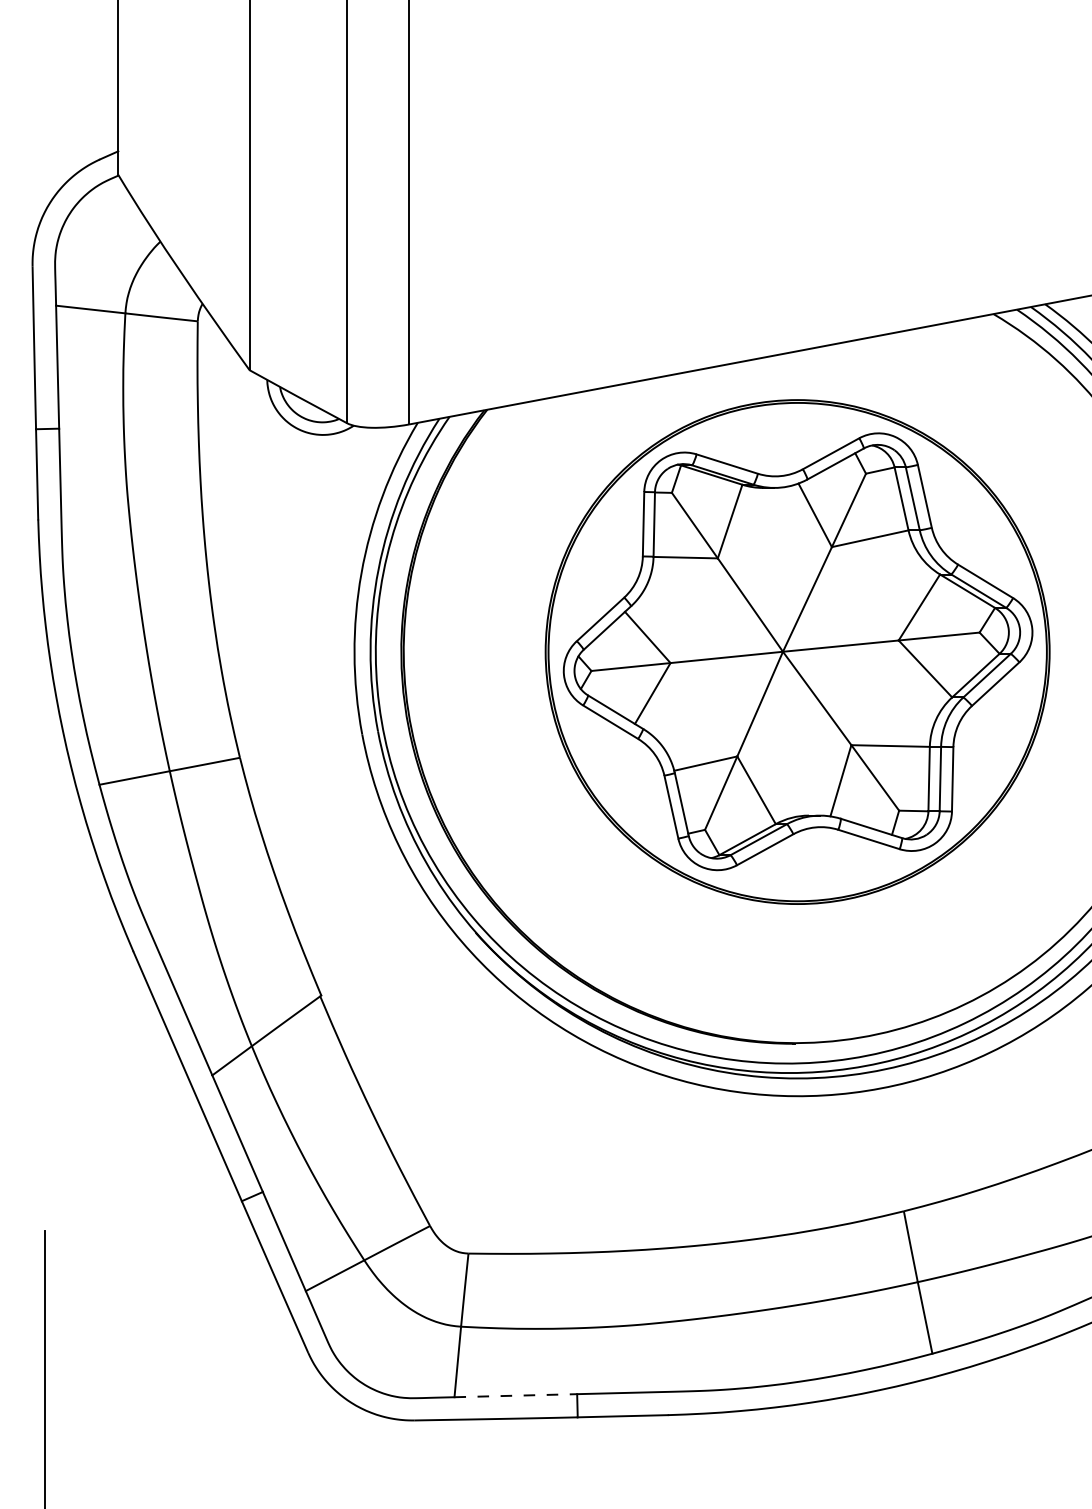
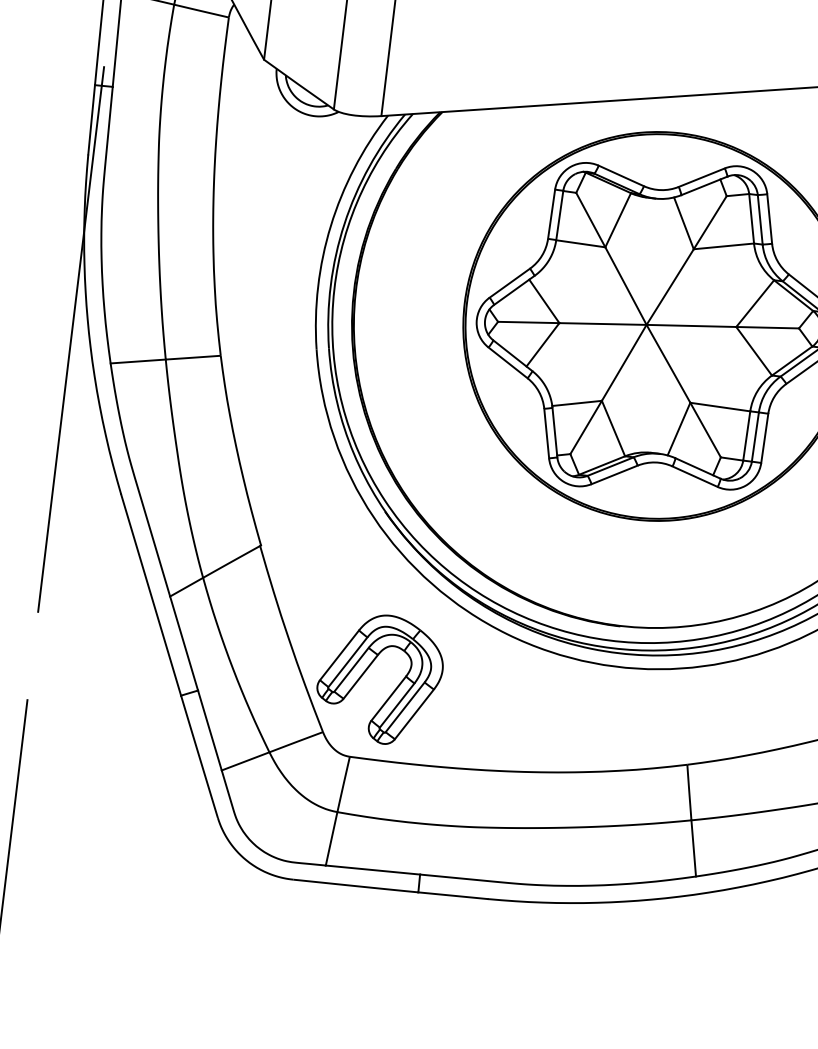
line: (44, 759) -> (70, 338), added
part: (478, 1137) -> (368, 668), added
line: (516, 1395) -> (373, 869), dashed -> solid

